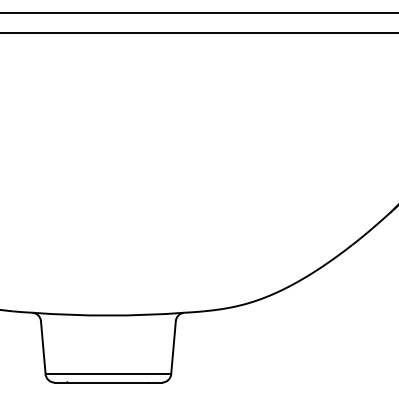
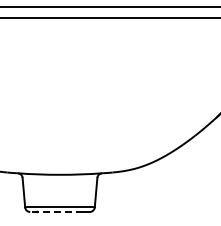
line: (100, 383) -> (55, 212), solid -> dashed

